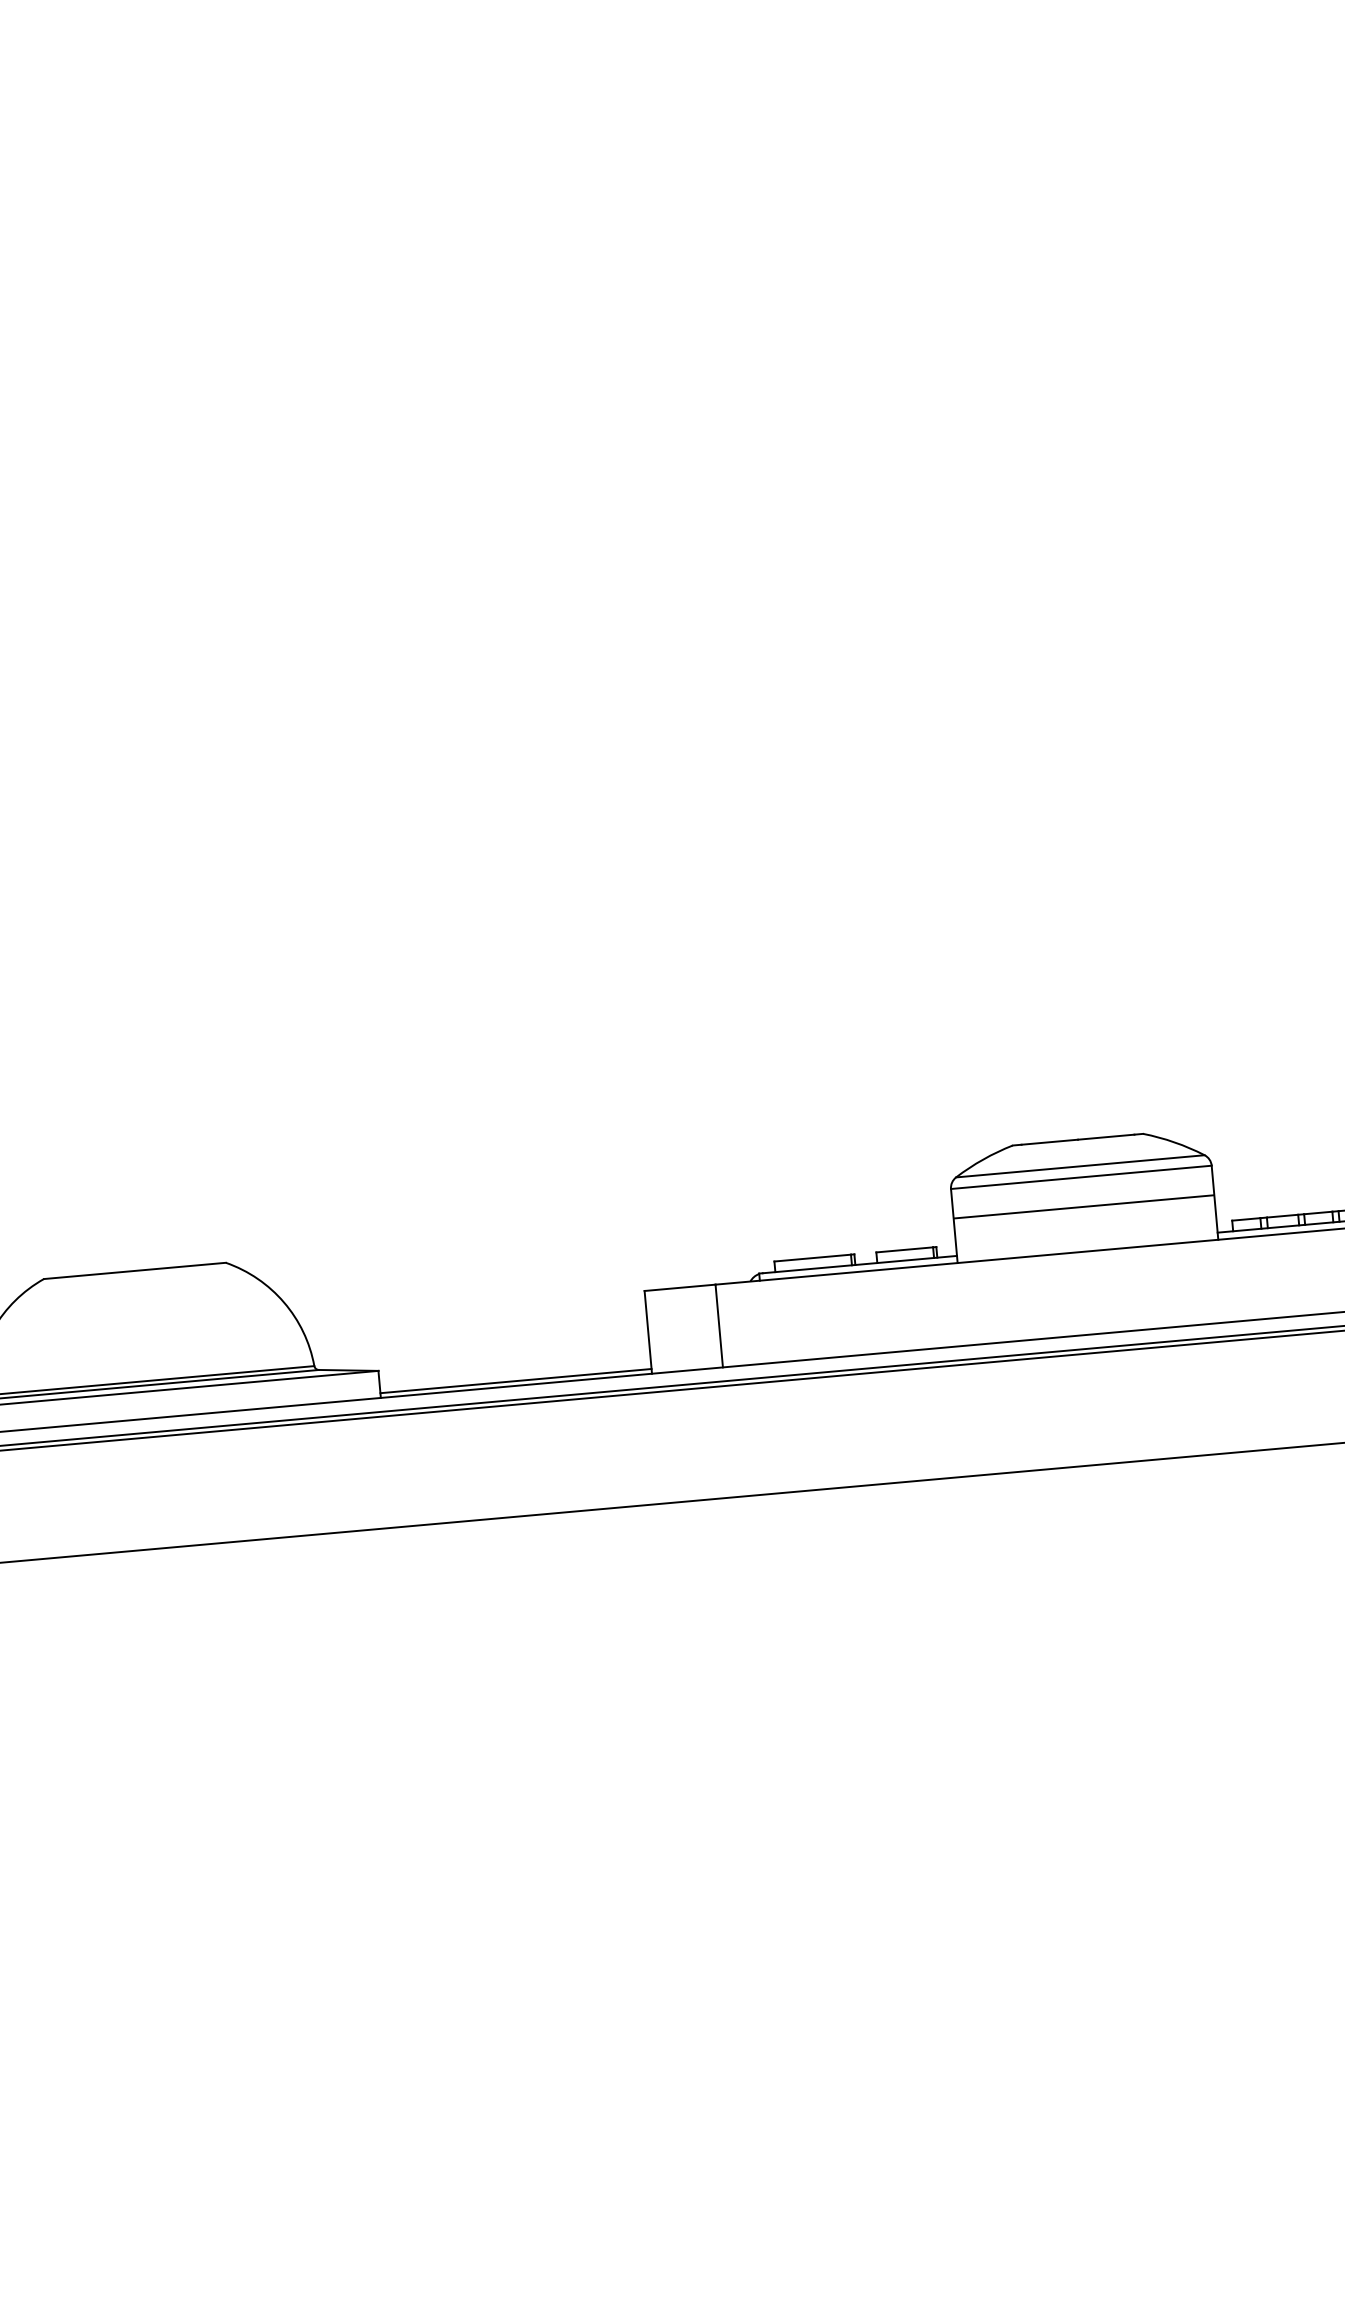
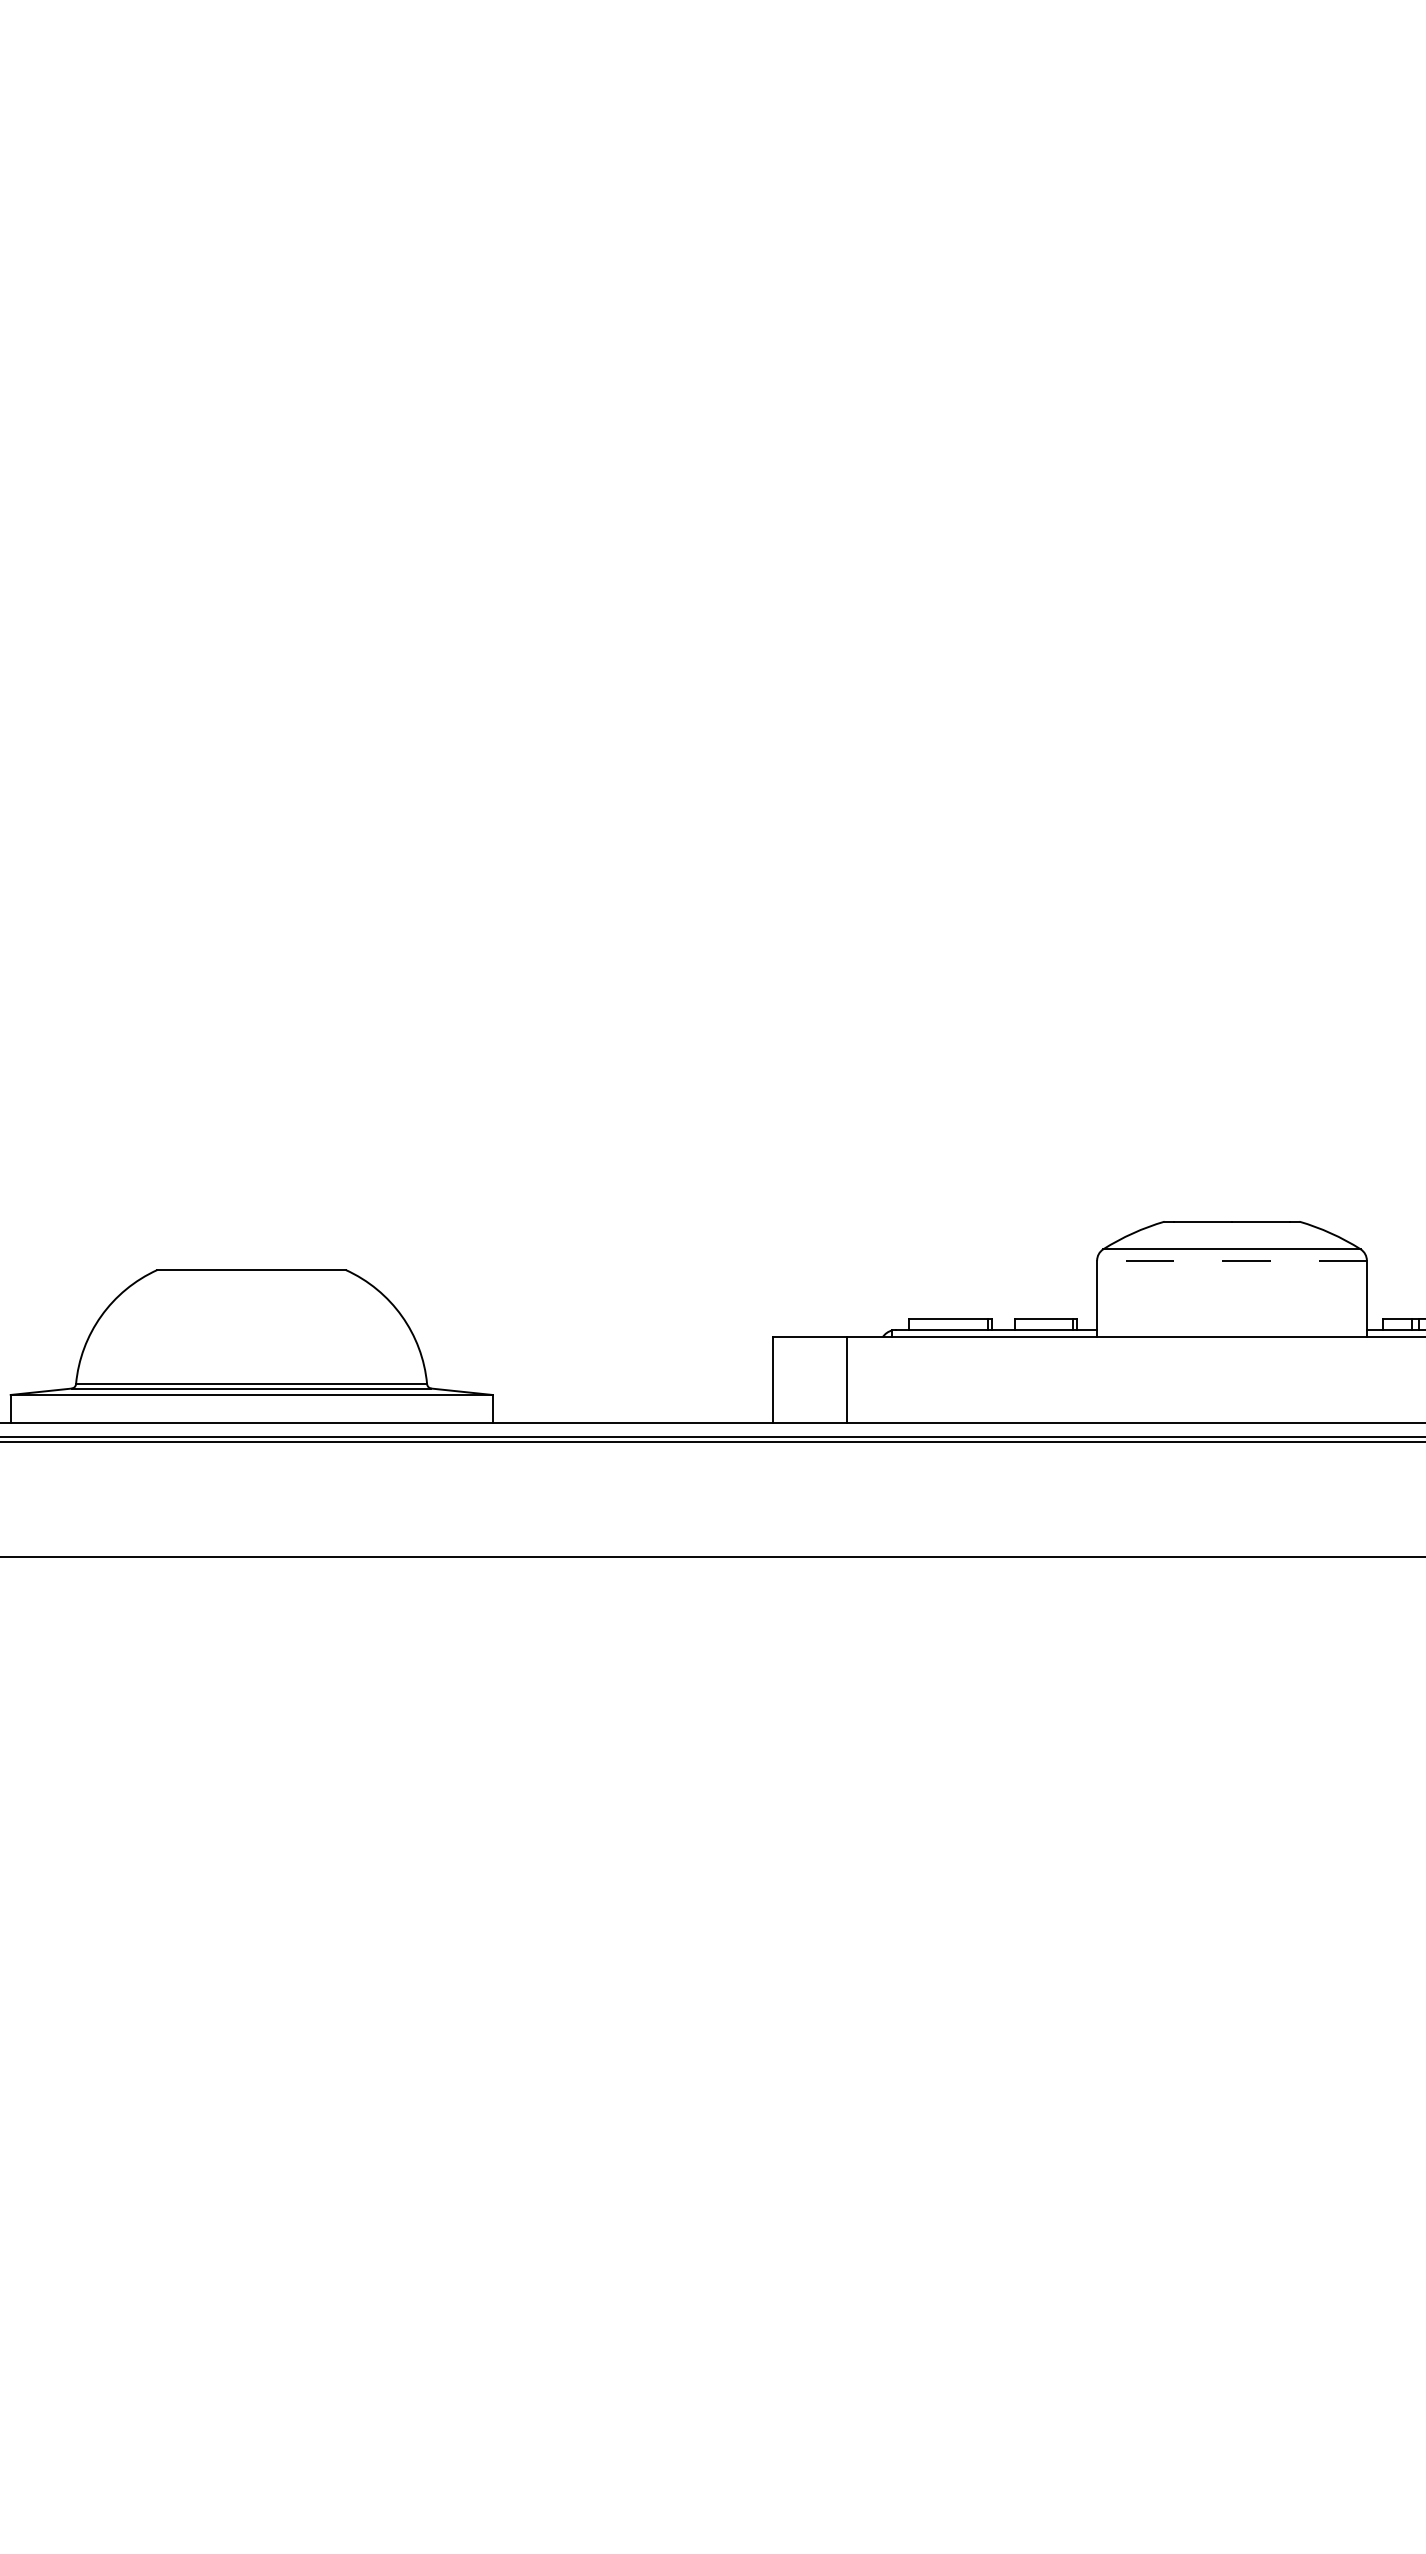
line: (1081, 1177) -> (1232, 1260), solid -> dashed
line: (1083, 1207) -> (1231, 1291), removed
line: (515, 1381) -> (632, 1418), removed

